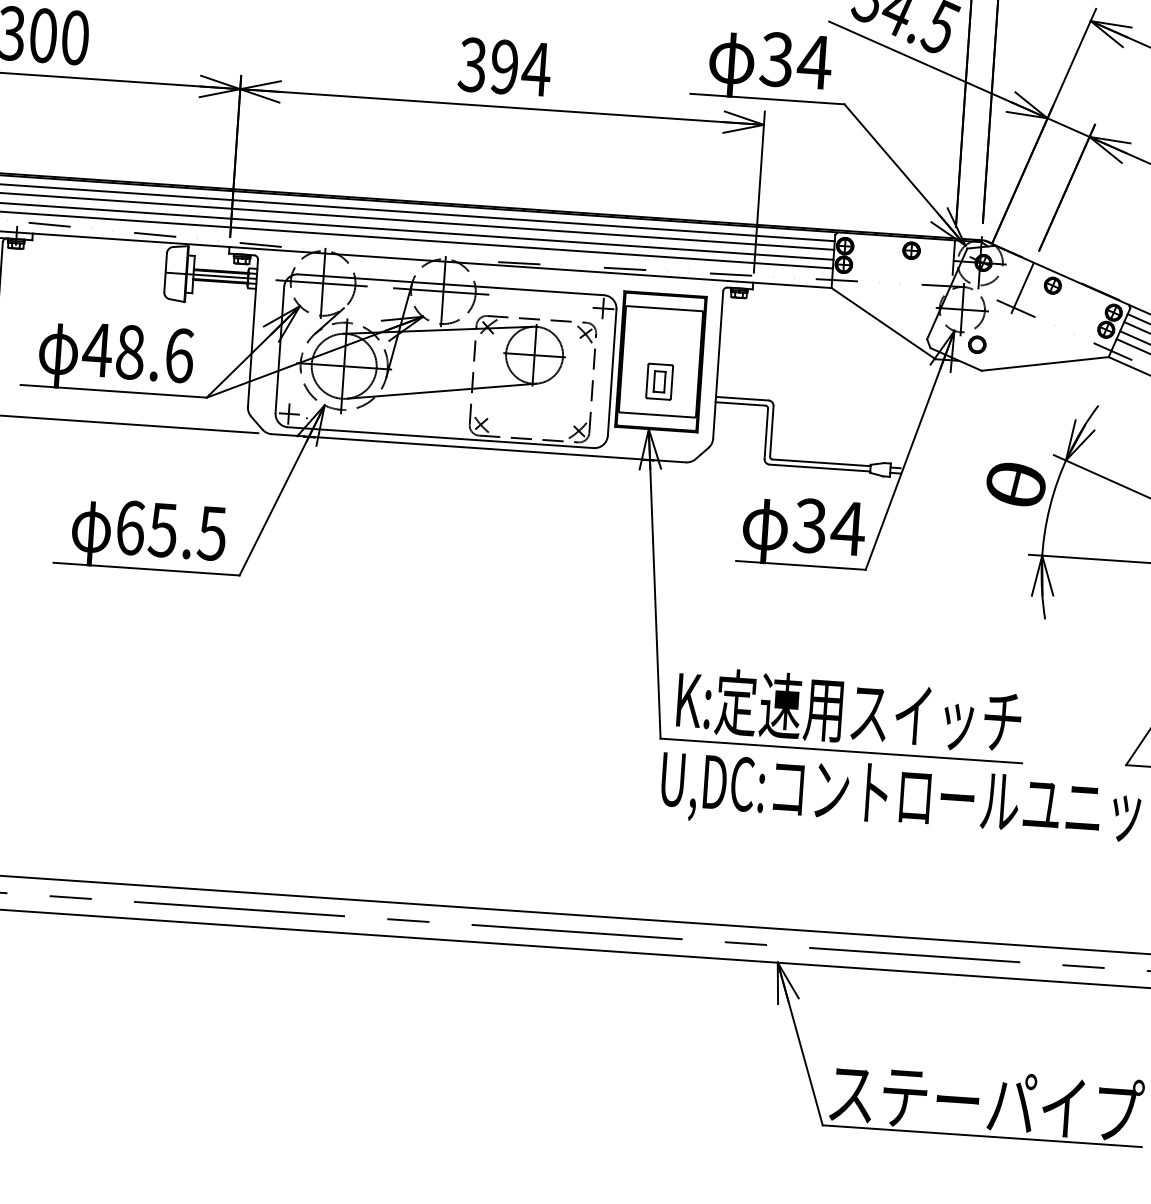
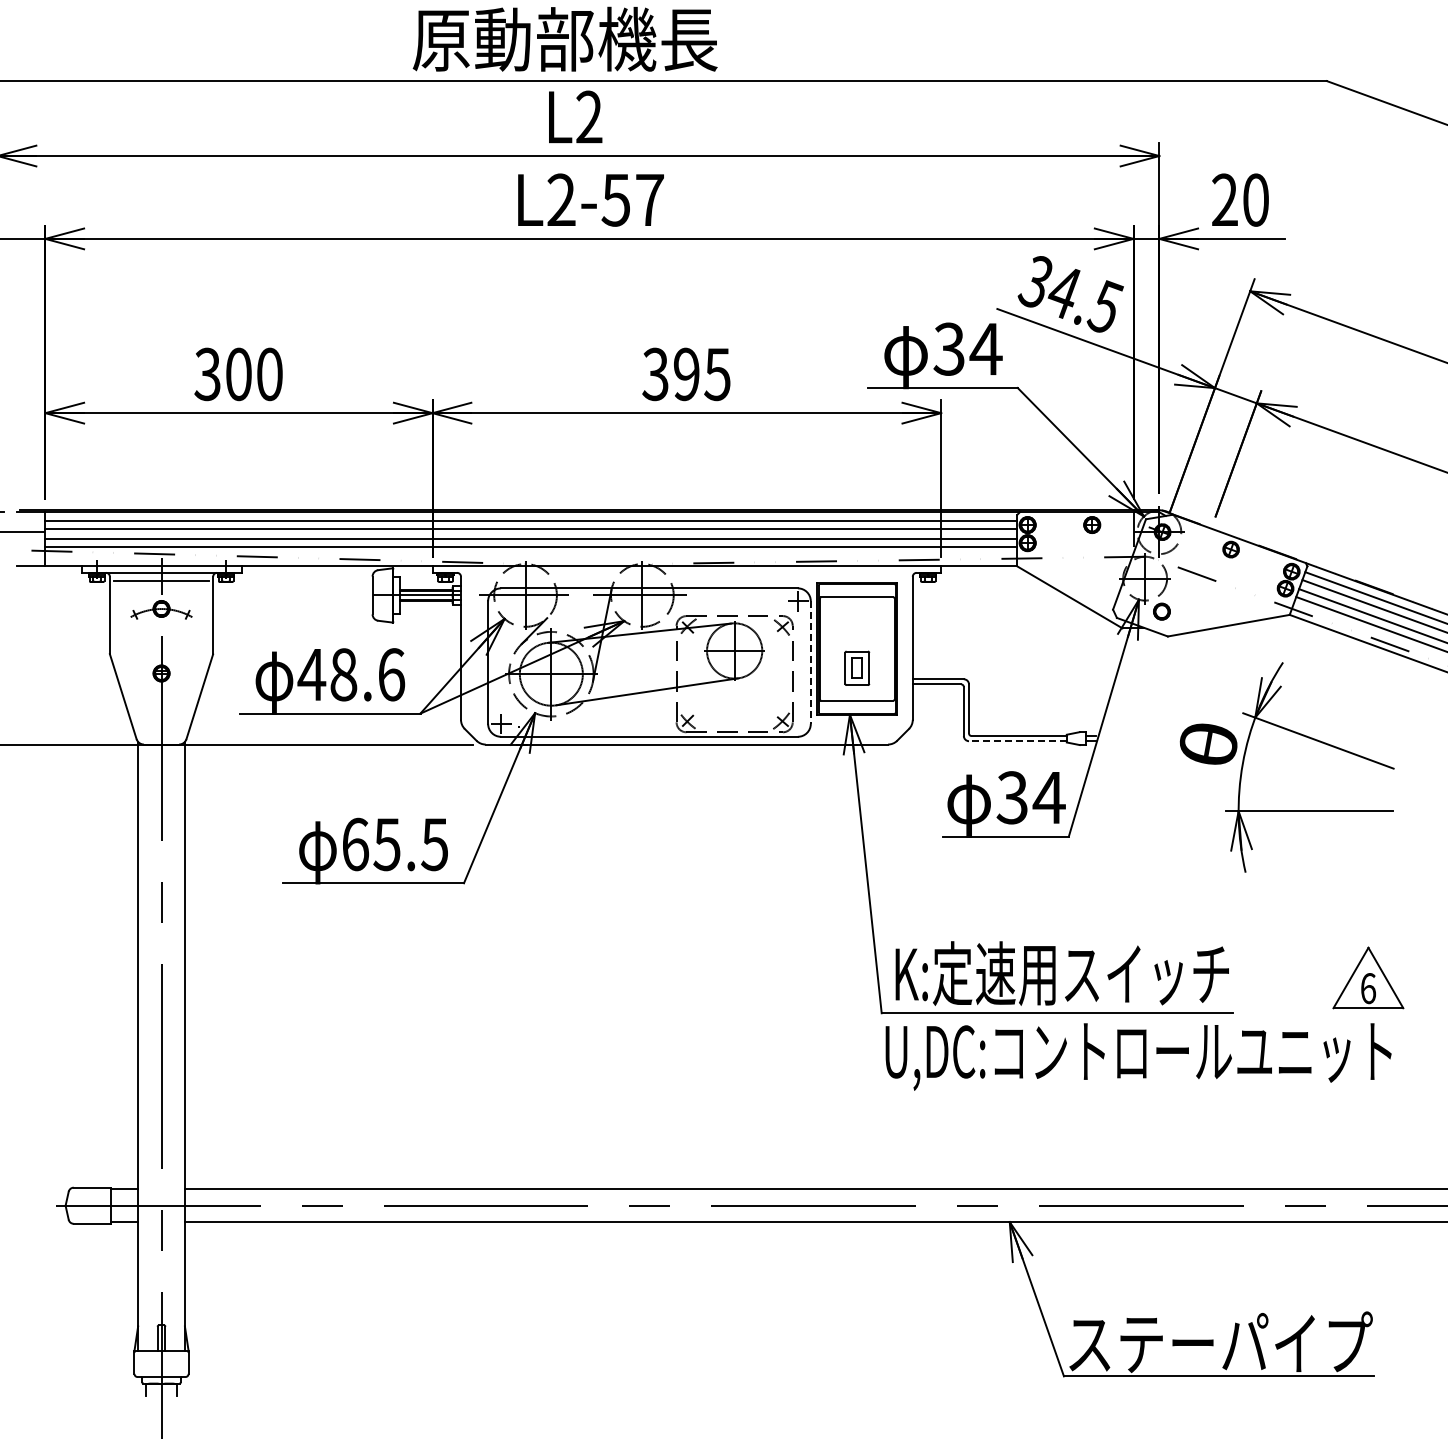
text: (536, 69) -> (717, 374), 394 -> 395
line: (1022, 287) -> (1201, 553), removed
line: (611, 373) -> (810, 663), solid -> dashed
line: (819, 468) -> (1017, 741), solid -> dashed

